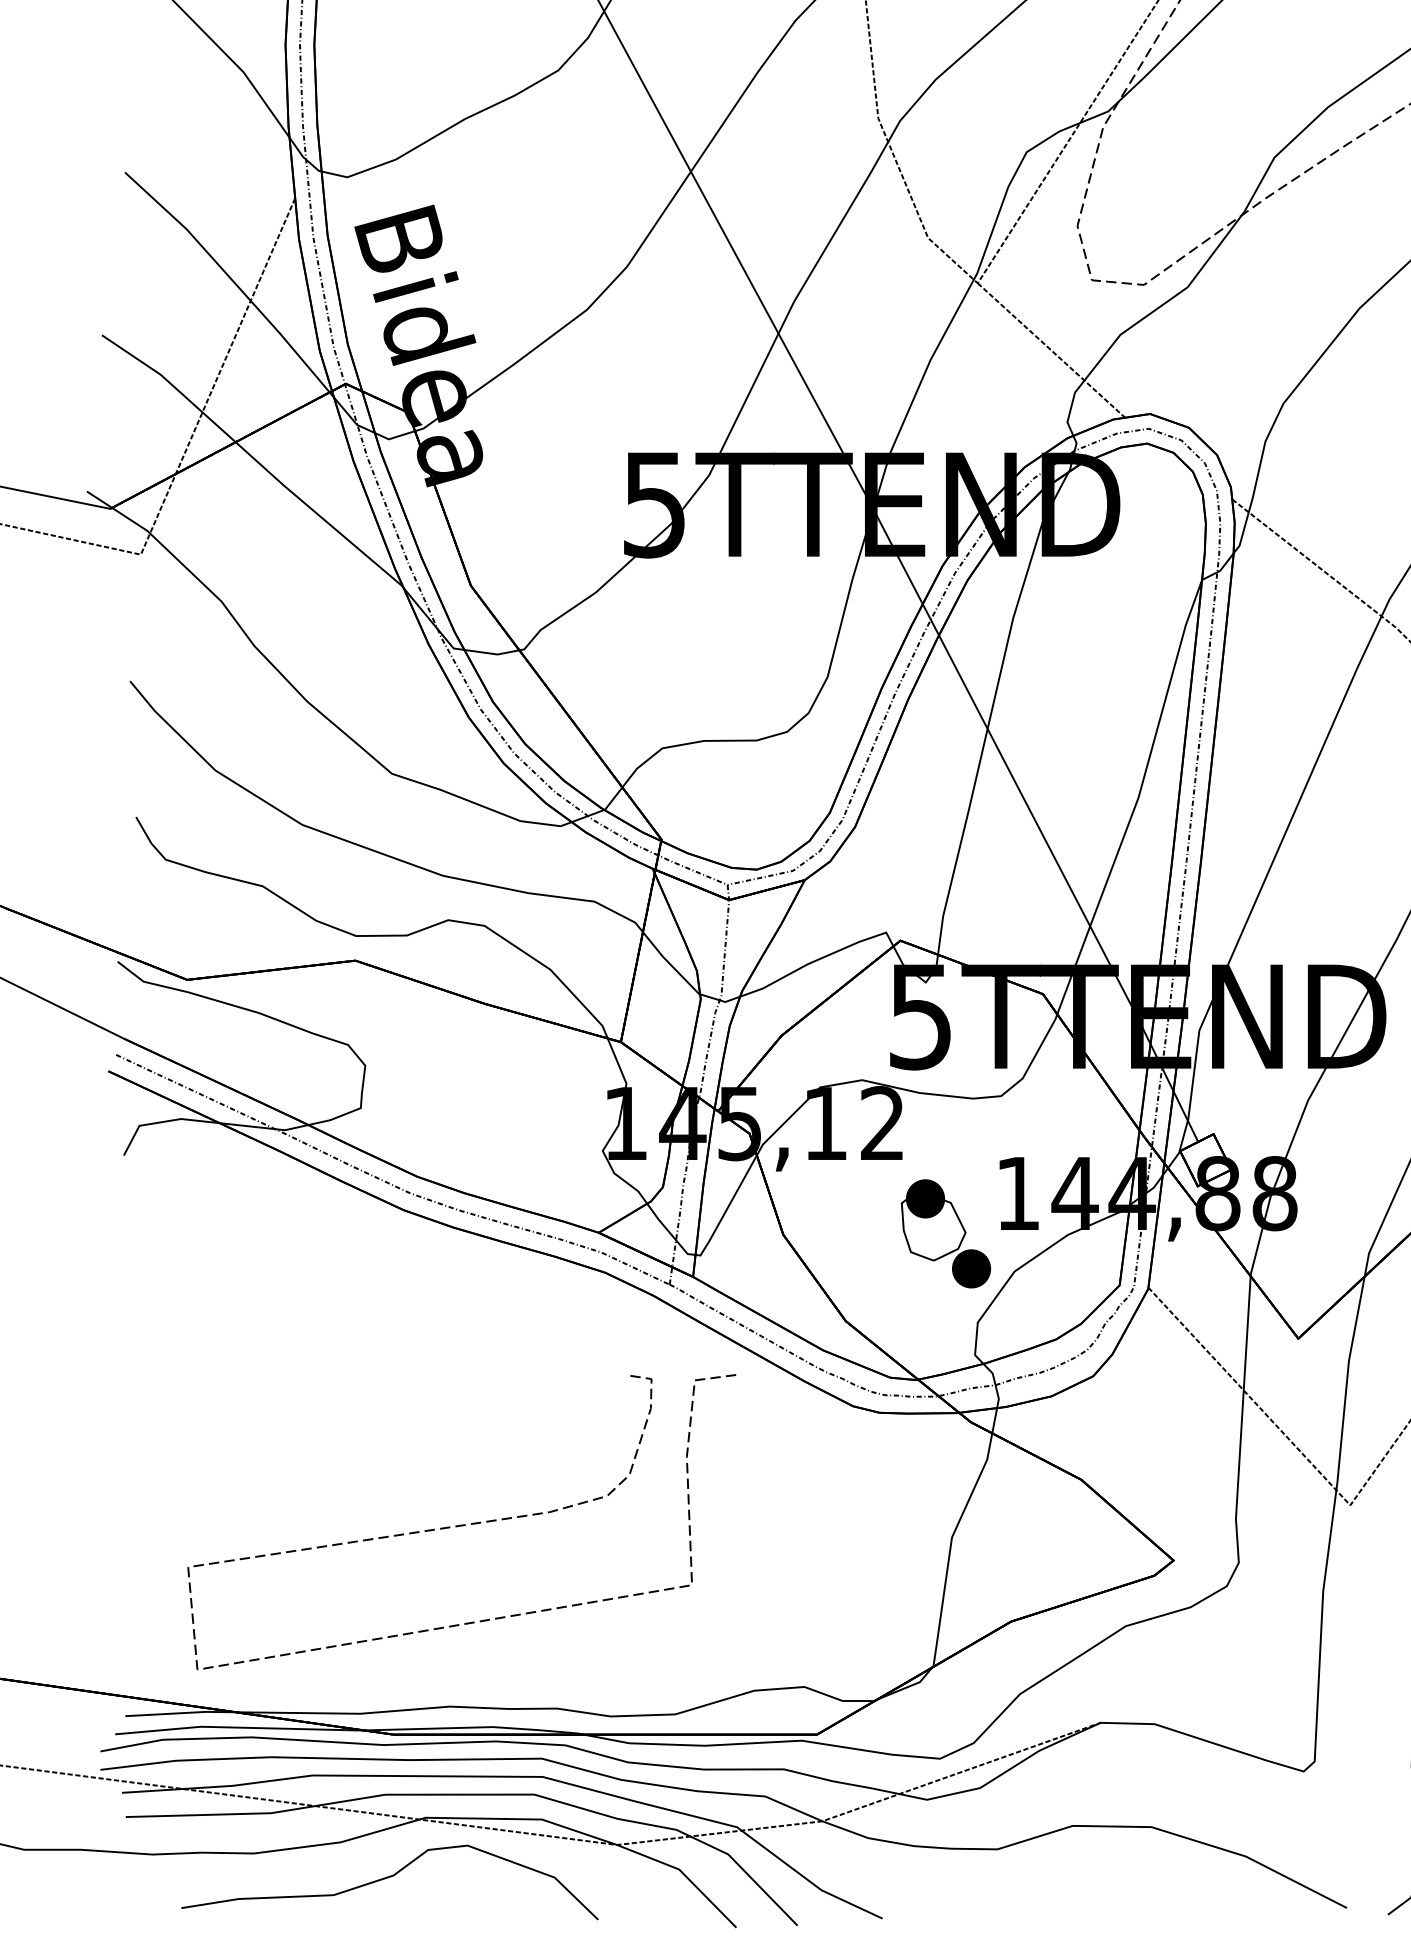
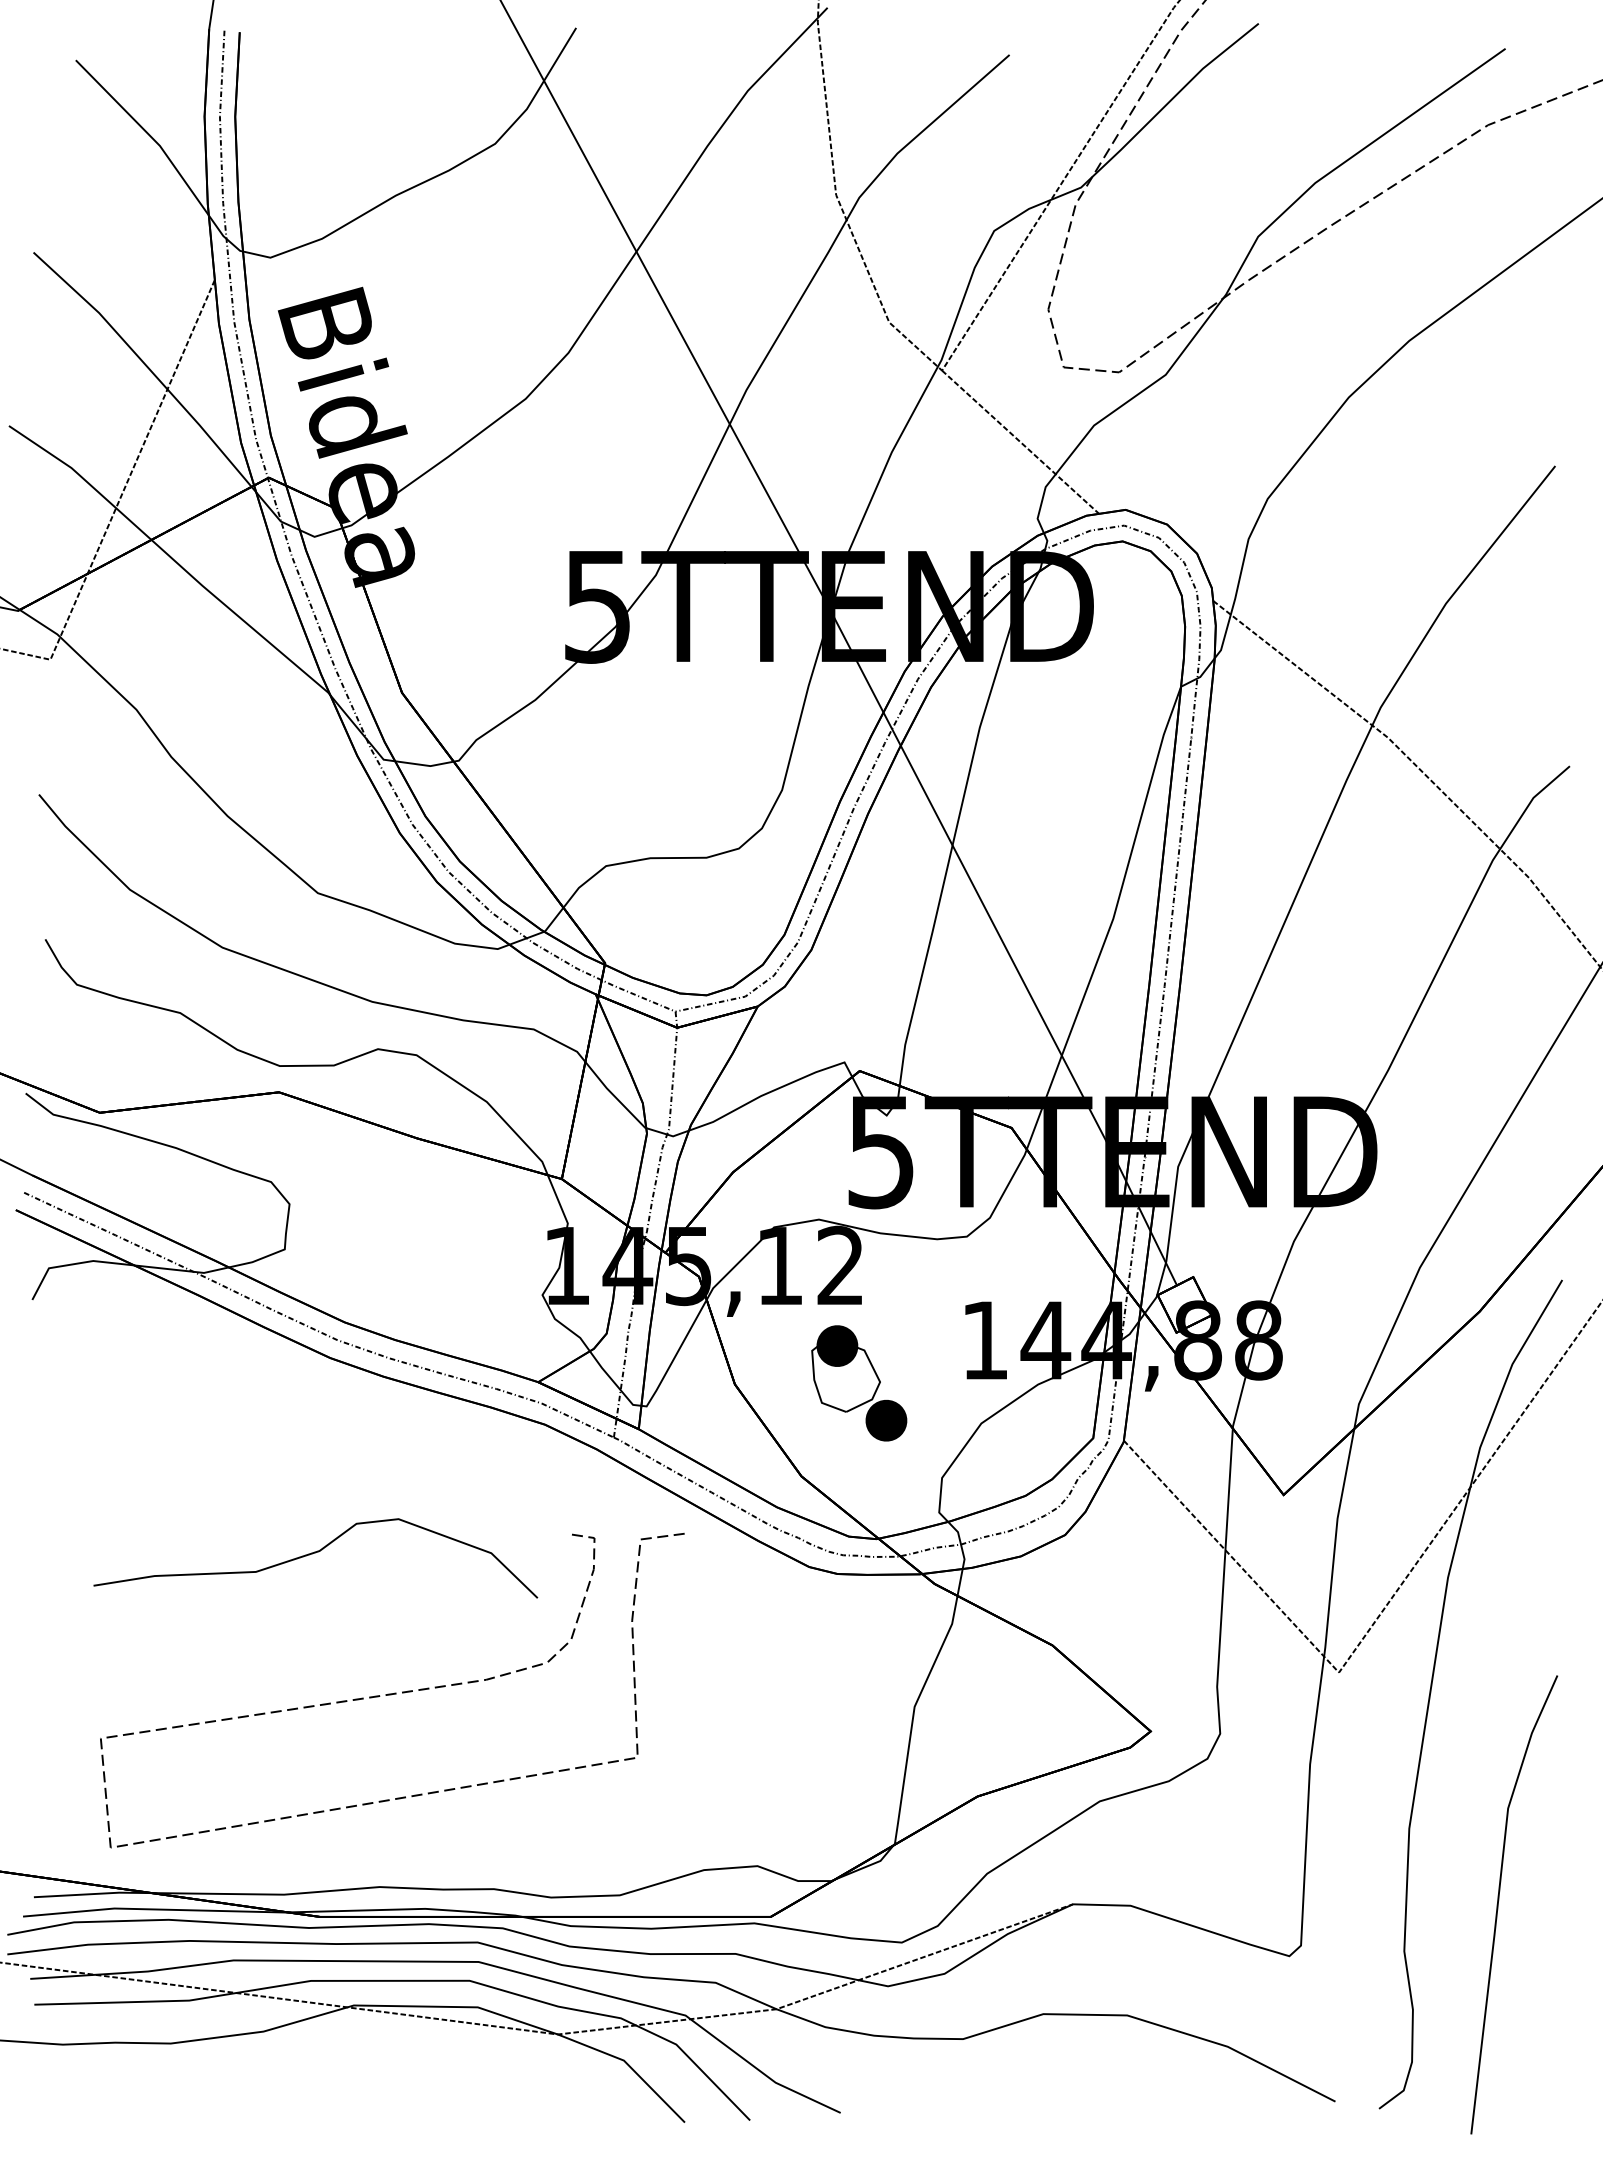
part: (946, 1233) -> (859, 1383), moved
curve: (389, 1877) -> (315, 1553), moved

